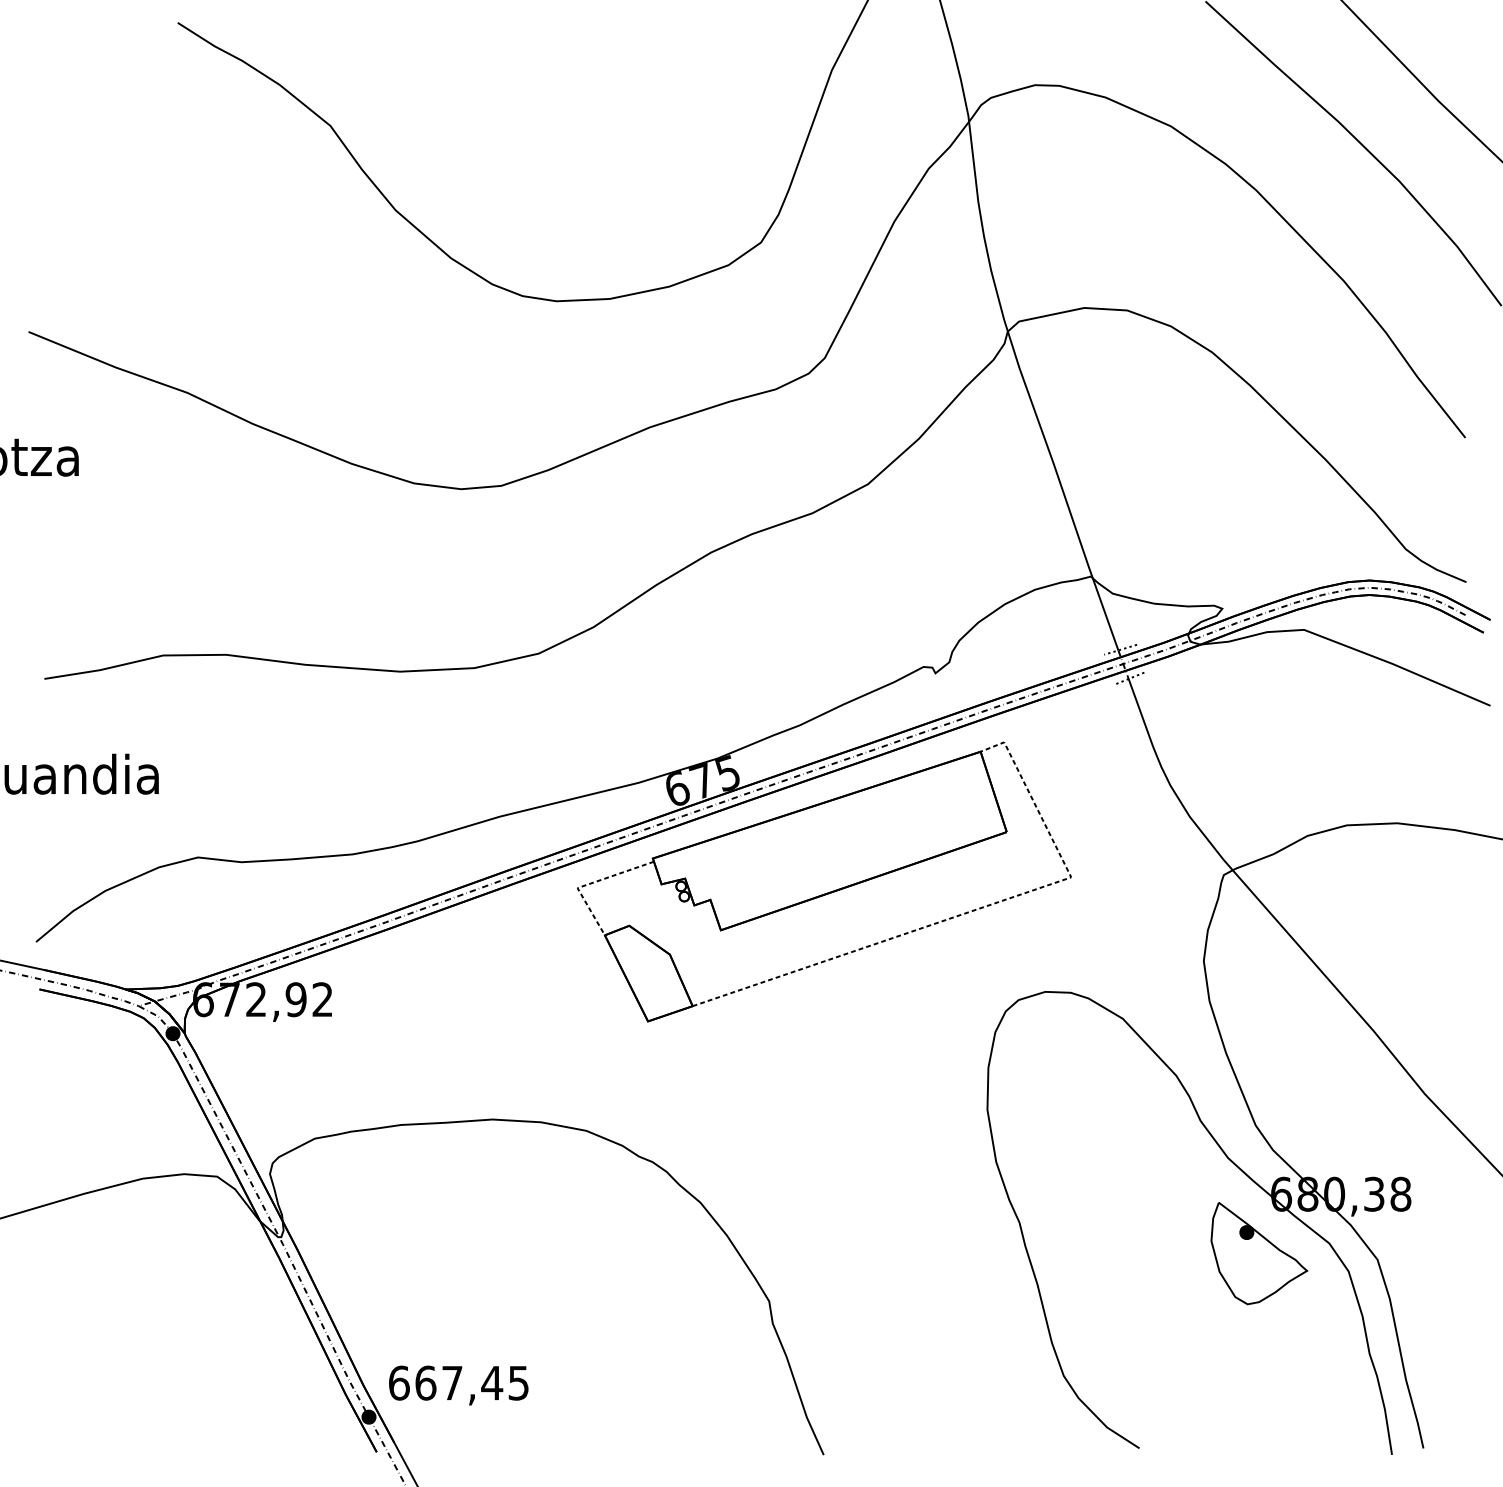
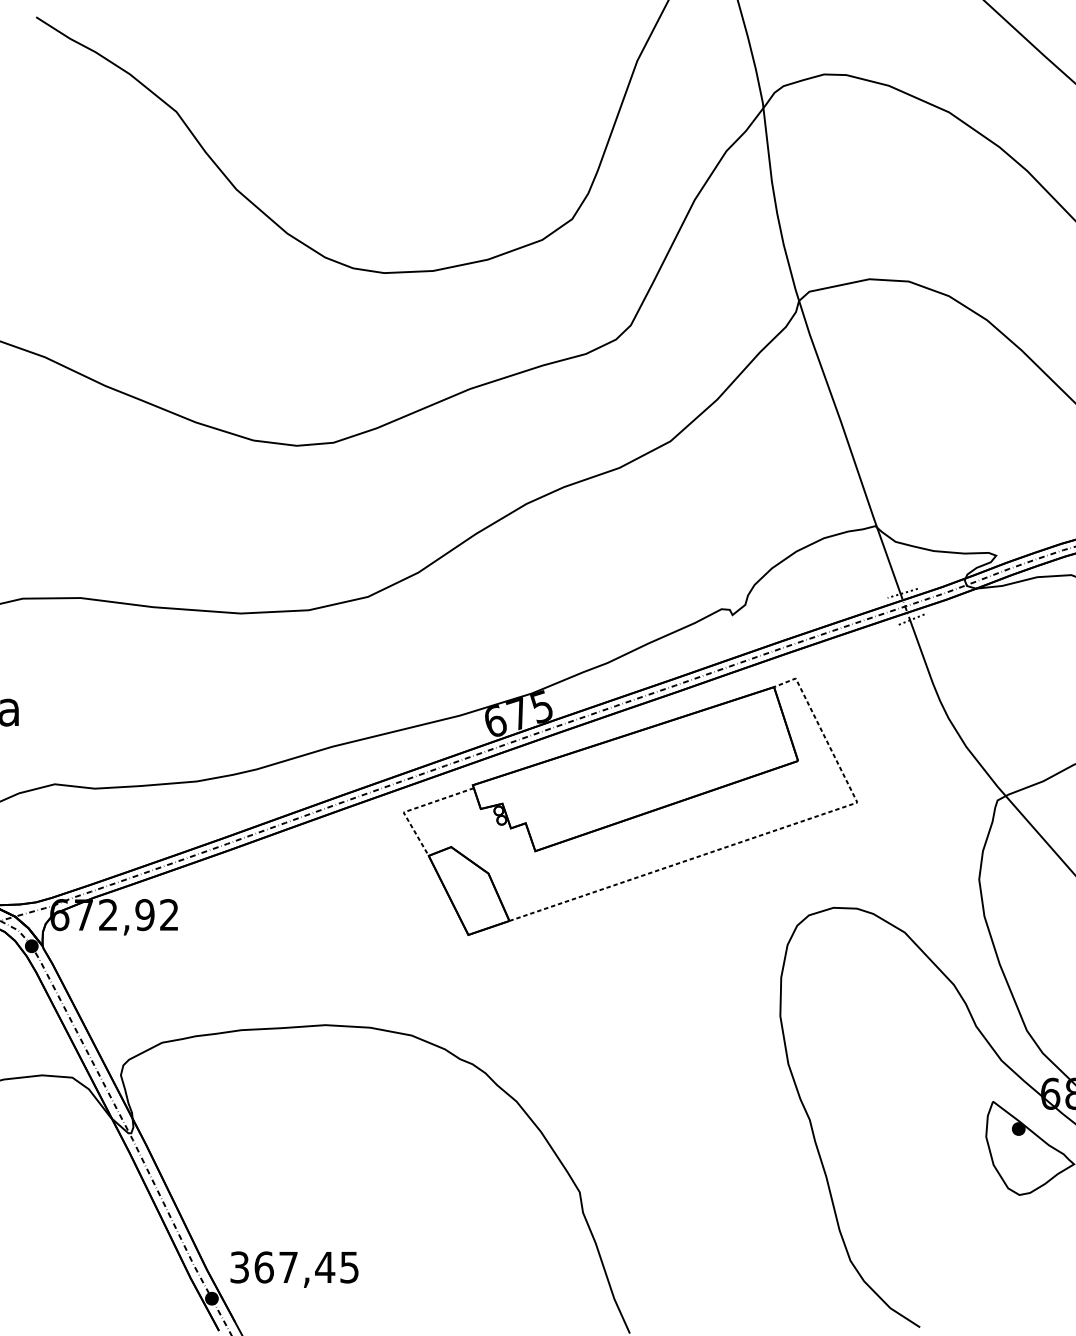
text: (399, 1382) -> (239, 1266), 667,45 -> 367,45

